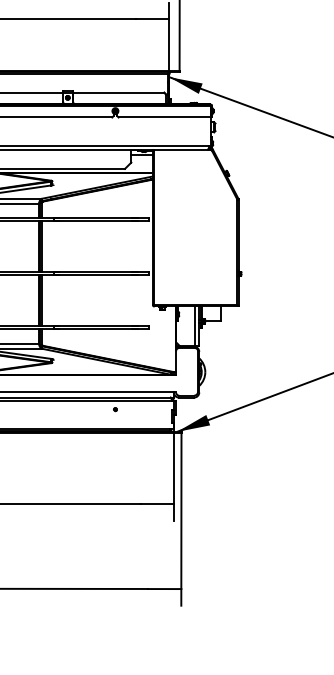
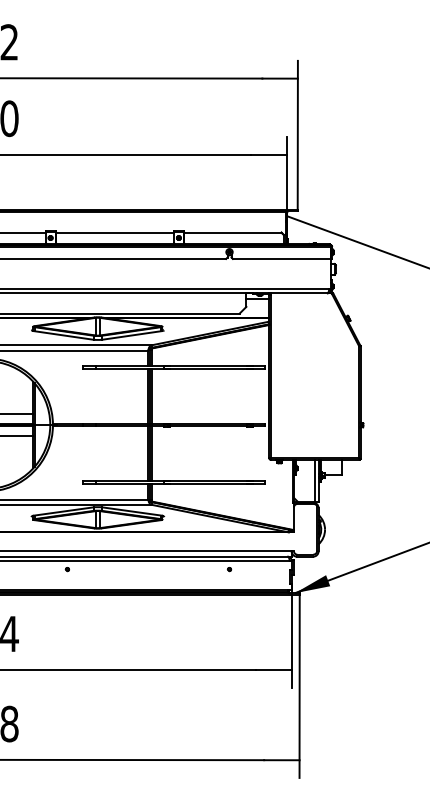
fill: (185, 85) -> (304, 224), removed

